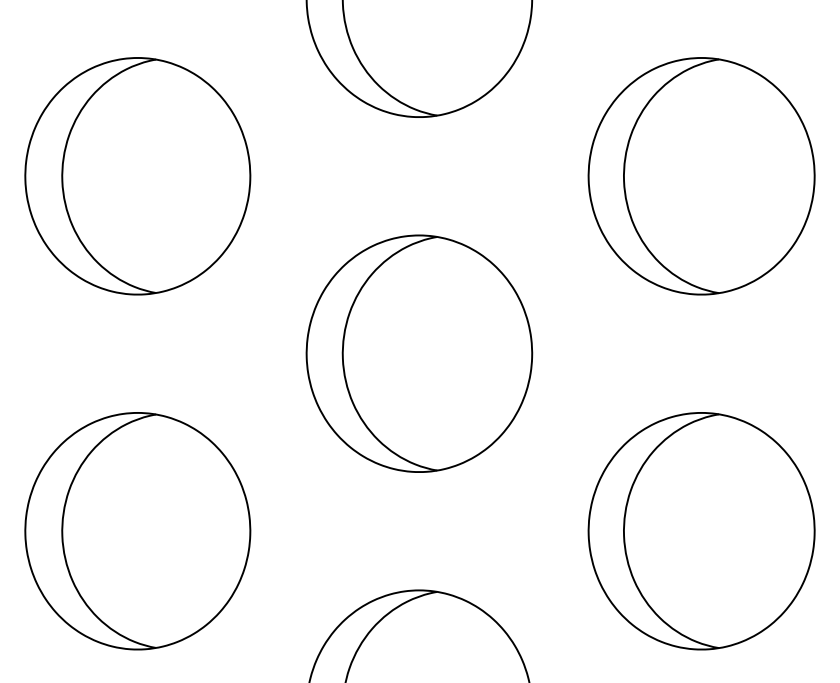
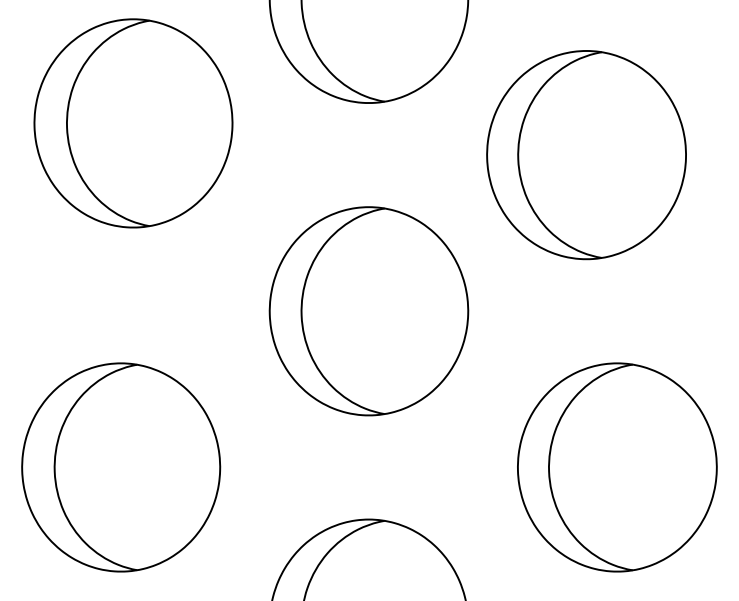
part: (137, 176) -> (133, 123), moved
part: (701, 176) -> (586, 155), moved

